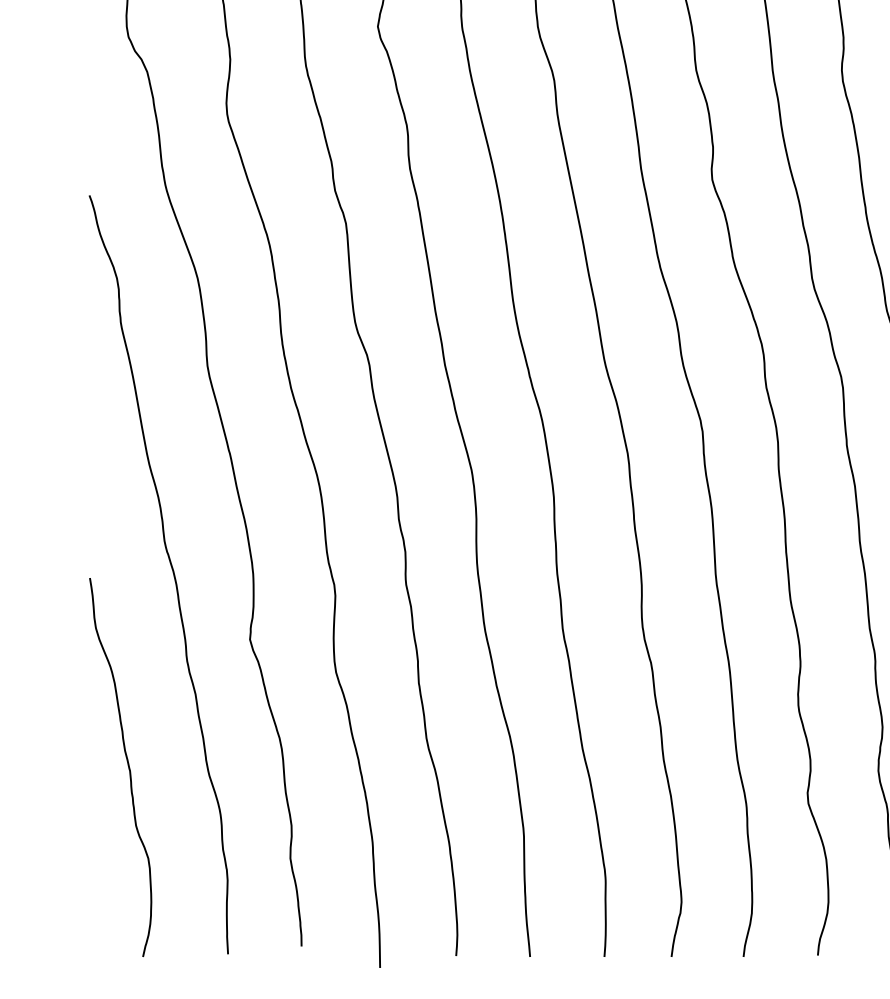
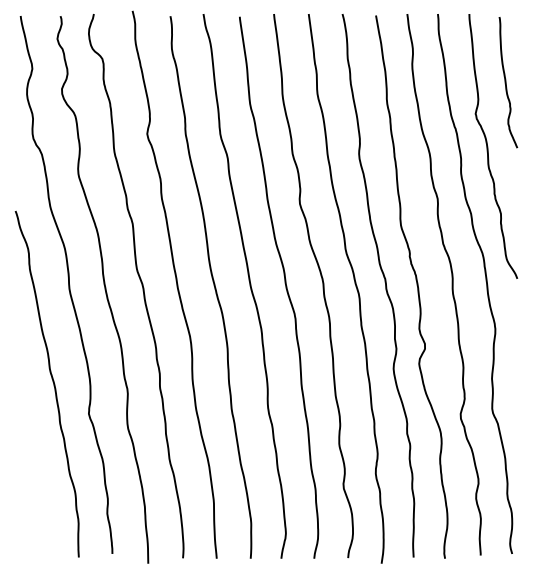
curve: (126, 765) -> (32, 471), removed

